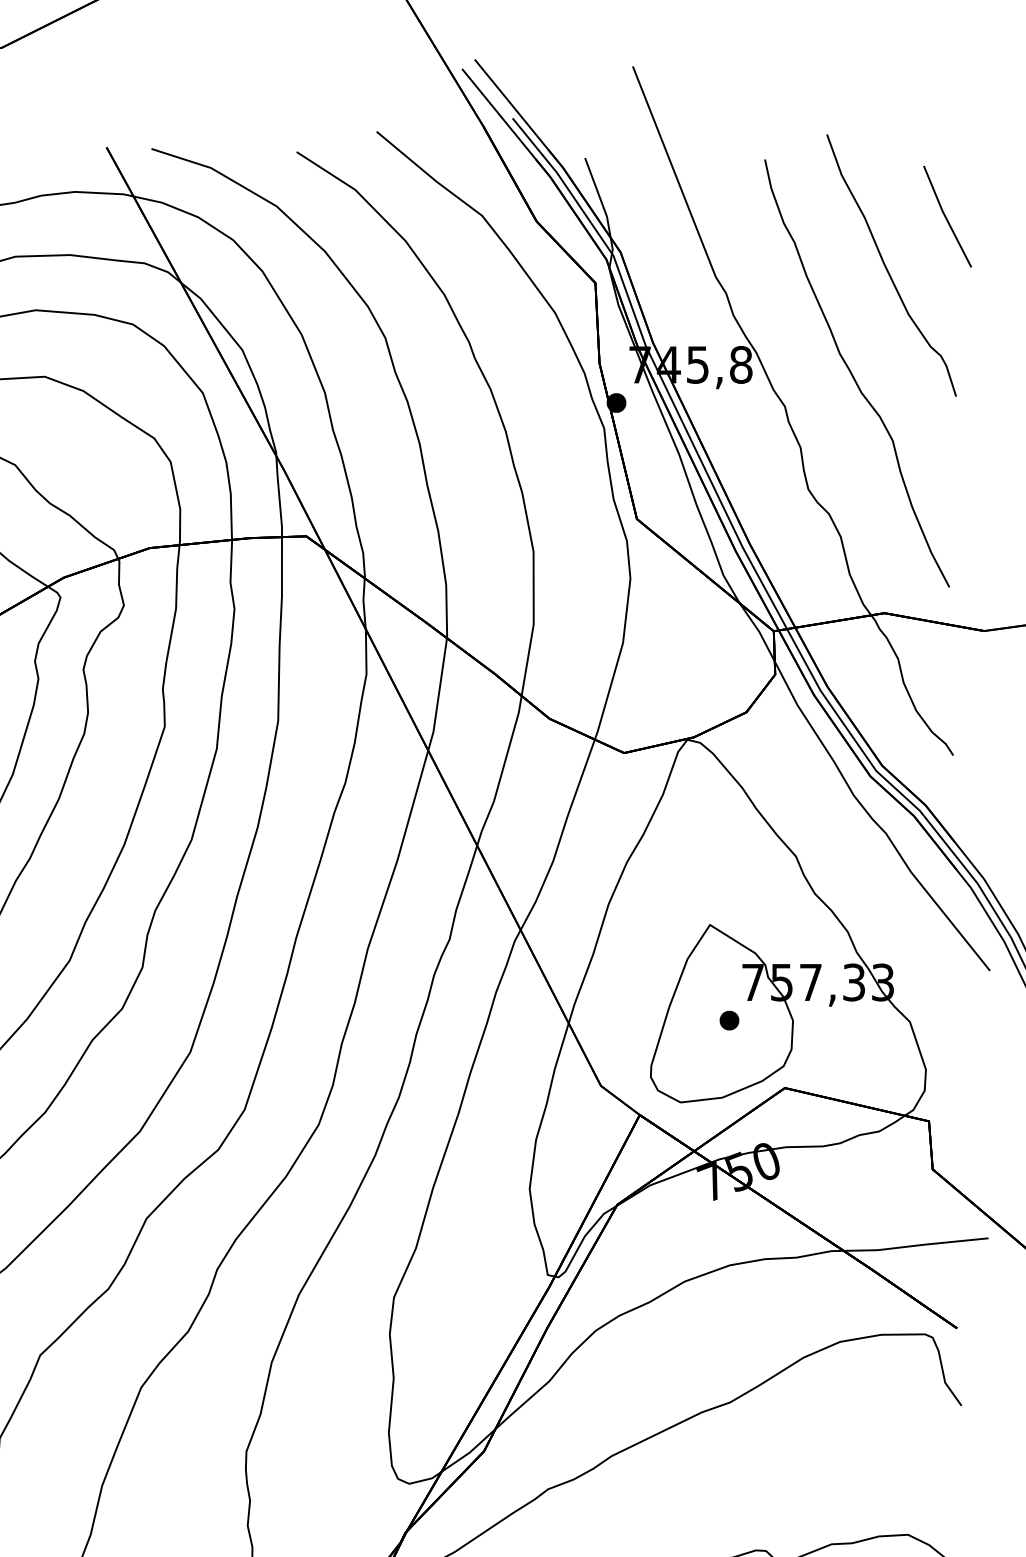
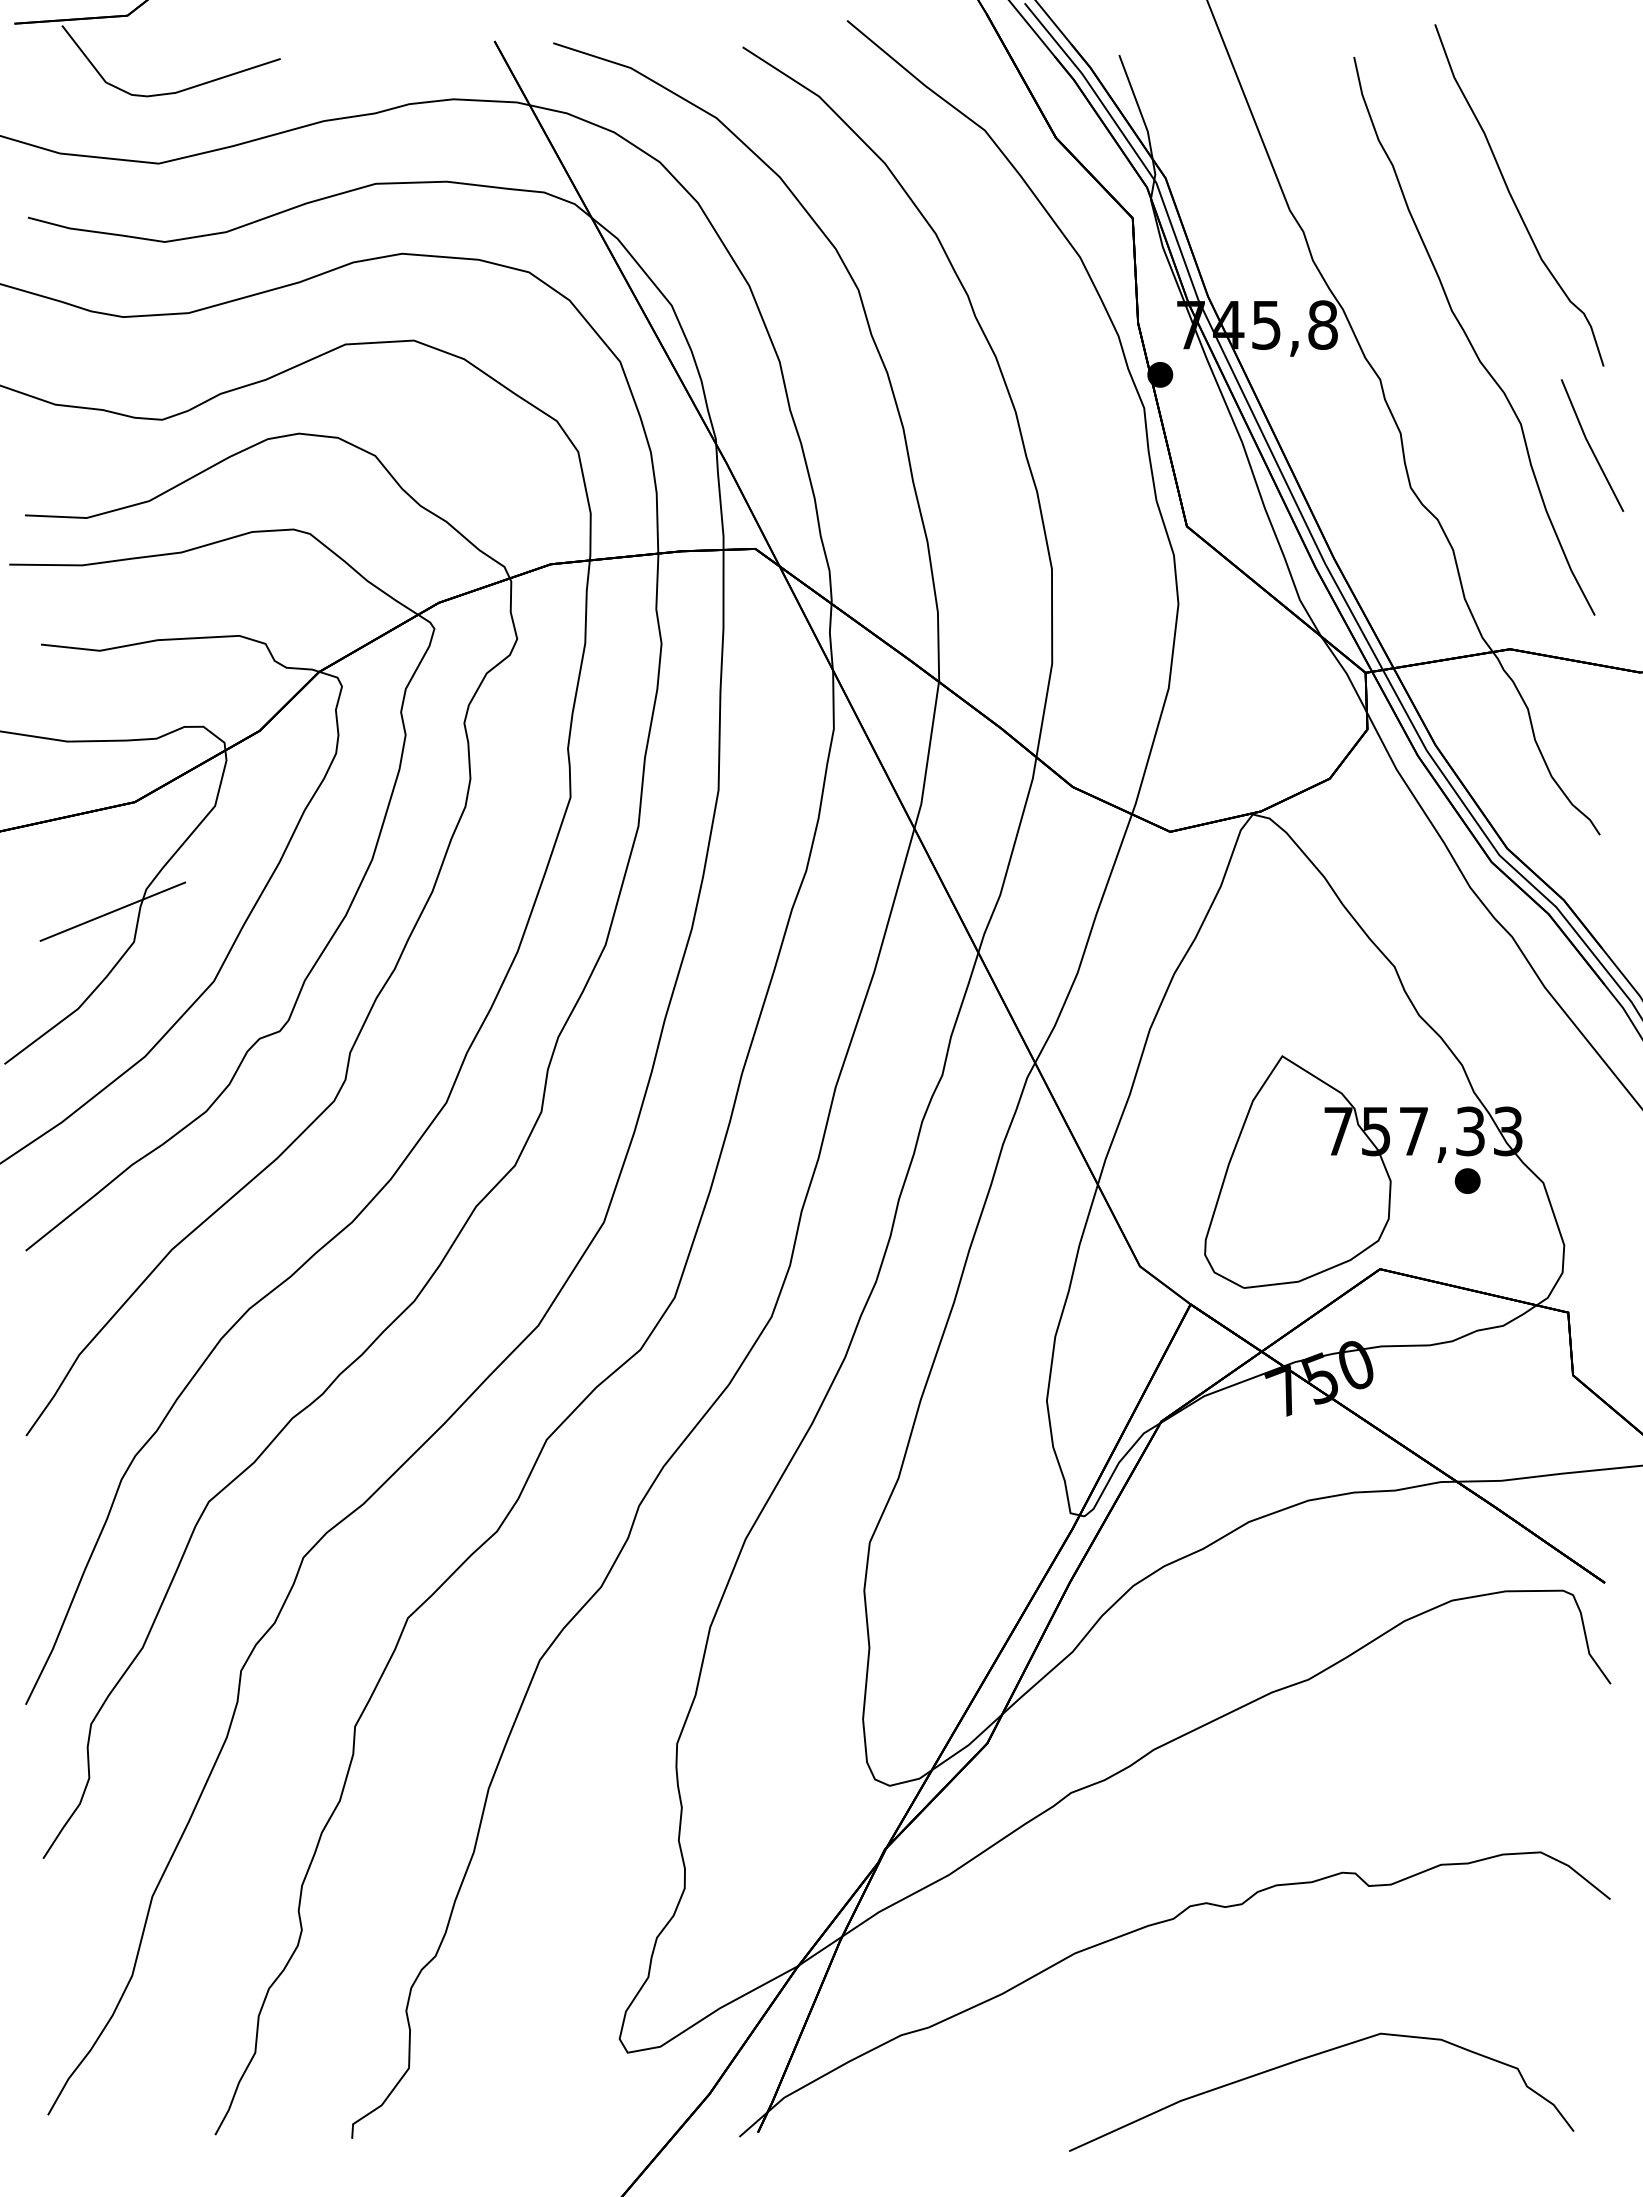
part: (947, 216) -> (1592, 445), moved
part: (729, 1020) -> (1467, 1180), moved

